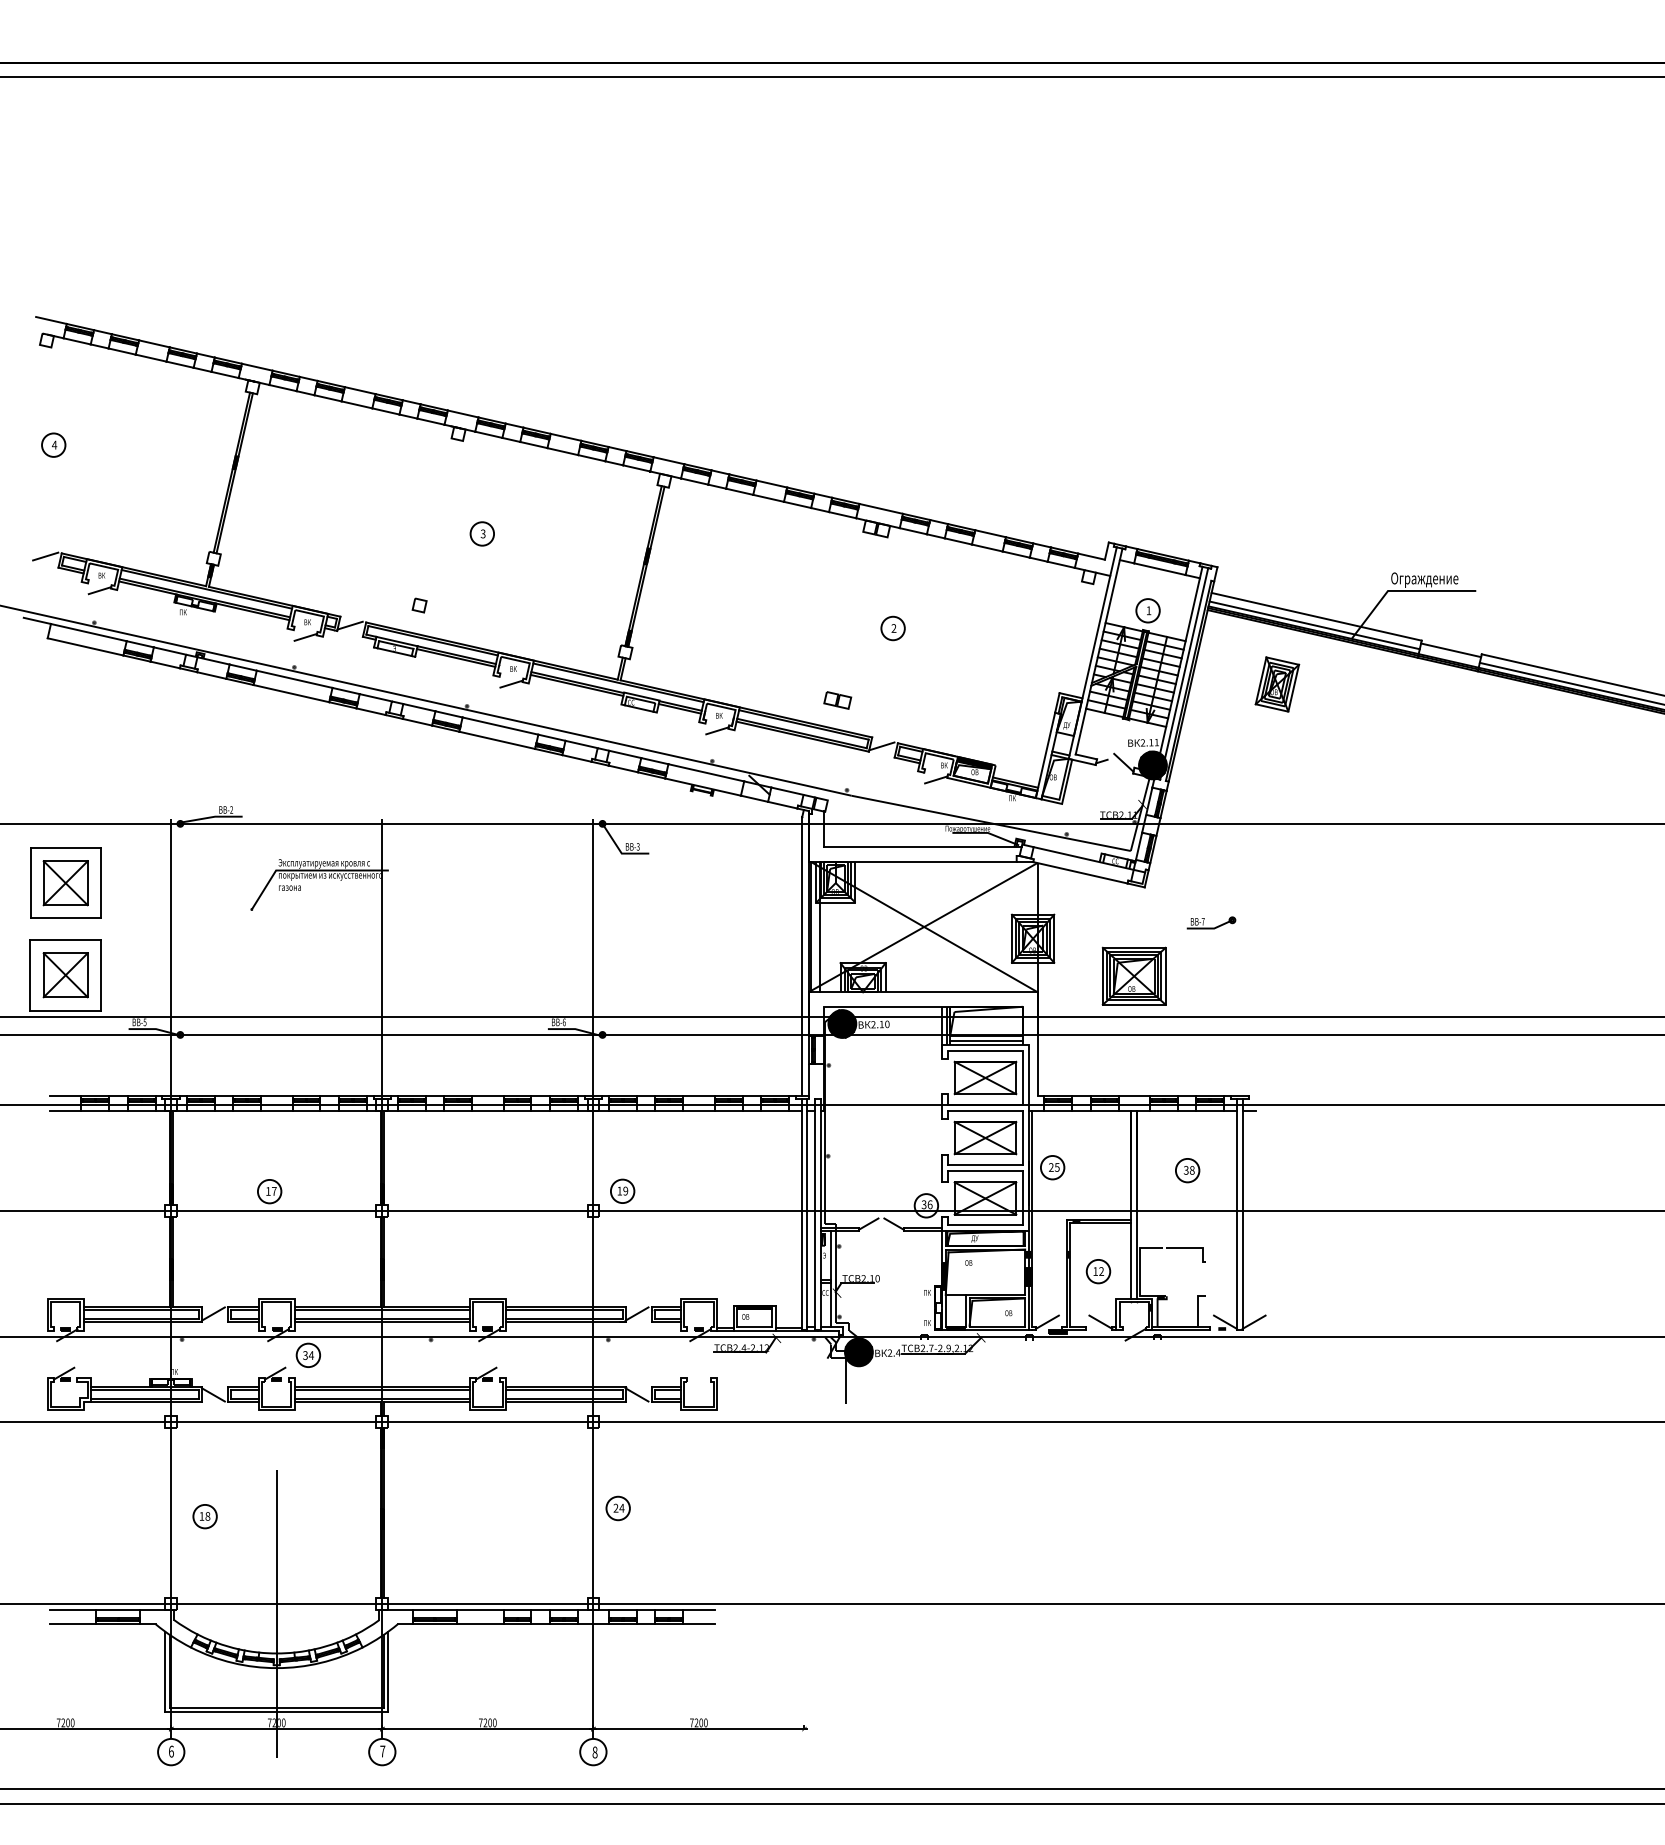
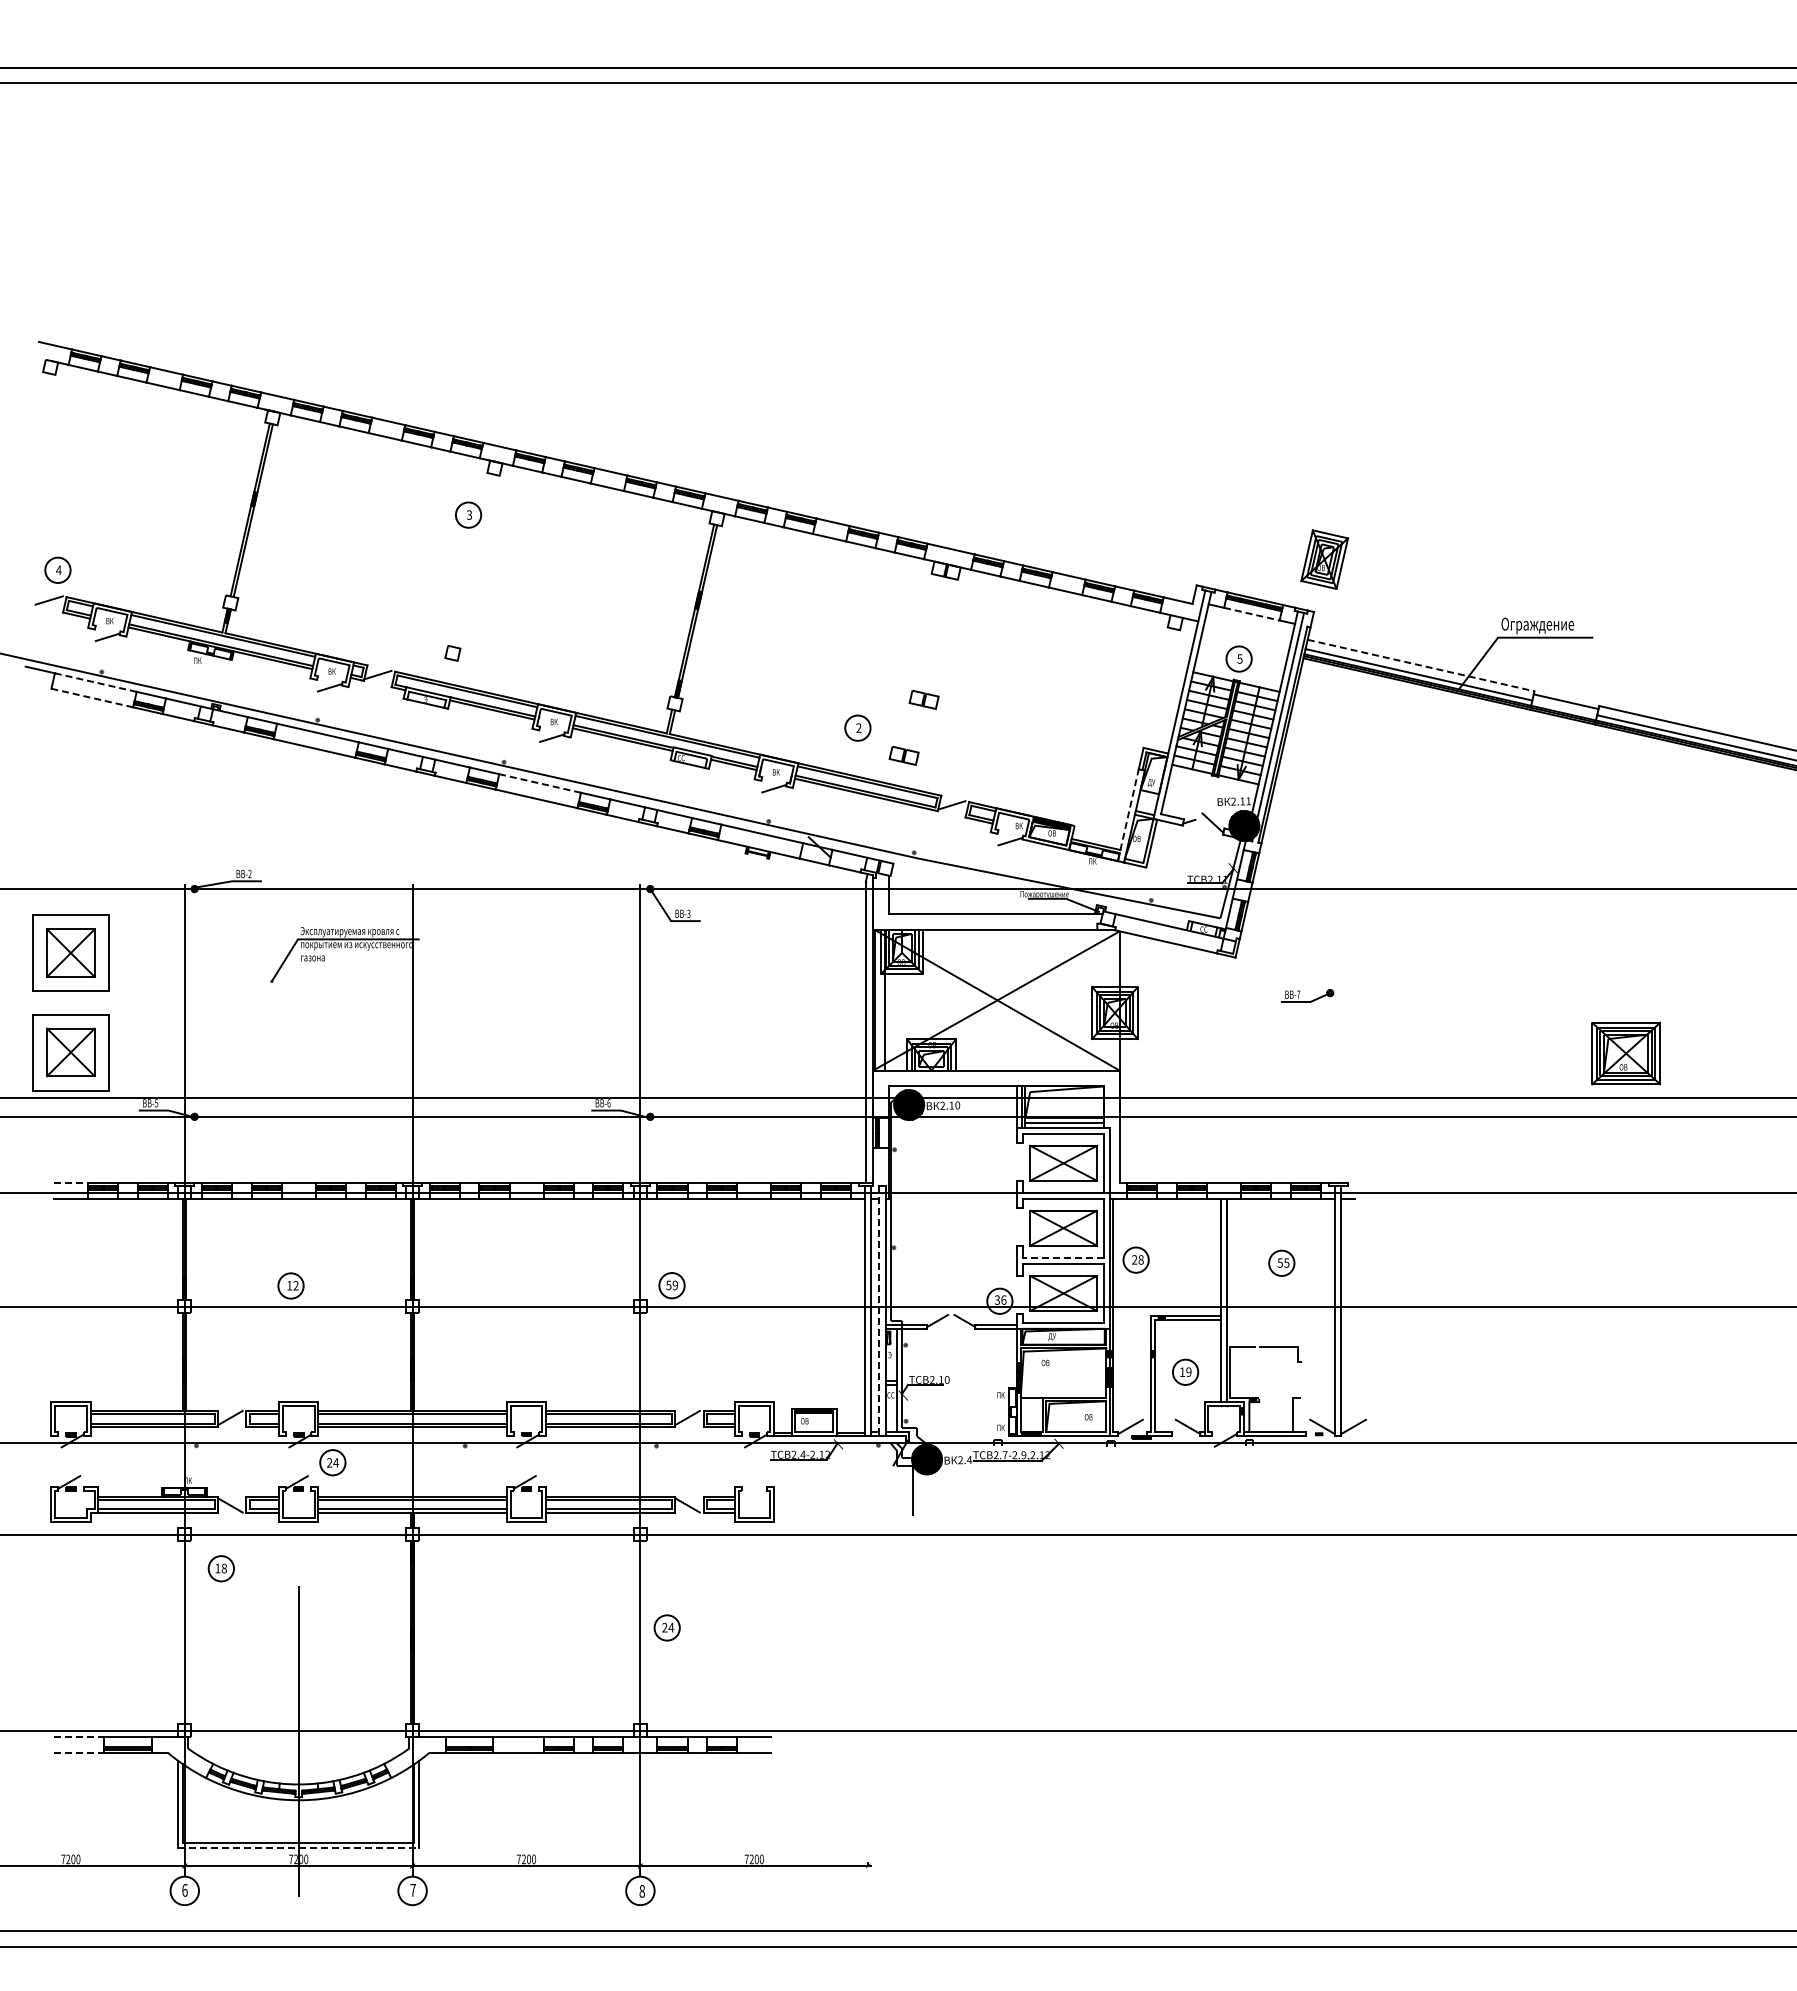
part: (53, 444) -> (57, 569), moved
part: (482, 533) -> (468, 514), moved
line: (1160, 569) -> (1252, 614), solid -> dashed
text: (1148, 610) -> (1239, 658), 1 -> 5
line: (1317, 616) -> (1421, 665), solid -> dashed
part: (892, 627) -> (857, 727), moved
line: (88, 632) -> (95, 682), solid -> dashed
line: (85, 647) -> (92, 698), solid -> dashed
part: (855, 648) -> (923, 699), added
part: (1277, 684) -> (1324, 559), moved
line: (500, 726) -> (540, 783), solid -> dashed
line: (1045, 754) -> (1128, 814), solid -> dashed
part: (1134, 976) -> (1626, 1053), moved
line: (66, 1096) -> (71, 1183), solid -> dashed
line: (985, 1165) -> (1063, 1257), solid -> dashed
text: (1056, 1167) -> (1140, 1259), 25 -> 28
text: (1189, 1169) -> (1283, 1262), 38 -> 55
text: (273, 1191) -> (295, 1285), 17 -> 12
text: (619, 1191) -> (668, 1285), 19 -> 59
line: (814, 1215) -> (879, 1311), solid -> dashed
text: (1101, 1271) -> (1188, 1372), 12 -> 19
text: (305, 1356) -> (329, 1463), 34 -> 24
part: (204, 1516) -> (220, 1568), moved
line: (73, 1609) -> (79, 1737), solid -> dashed
line: (73, 1623) -> (79, 1752), solid -> dashed
line: (277, 1711) -> (299, 1847), solid -> dashed

